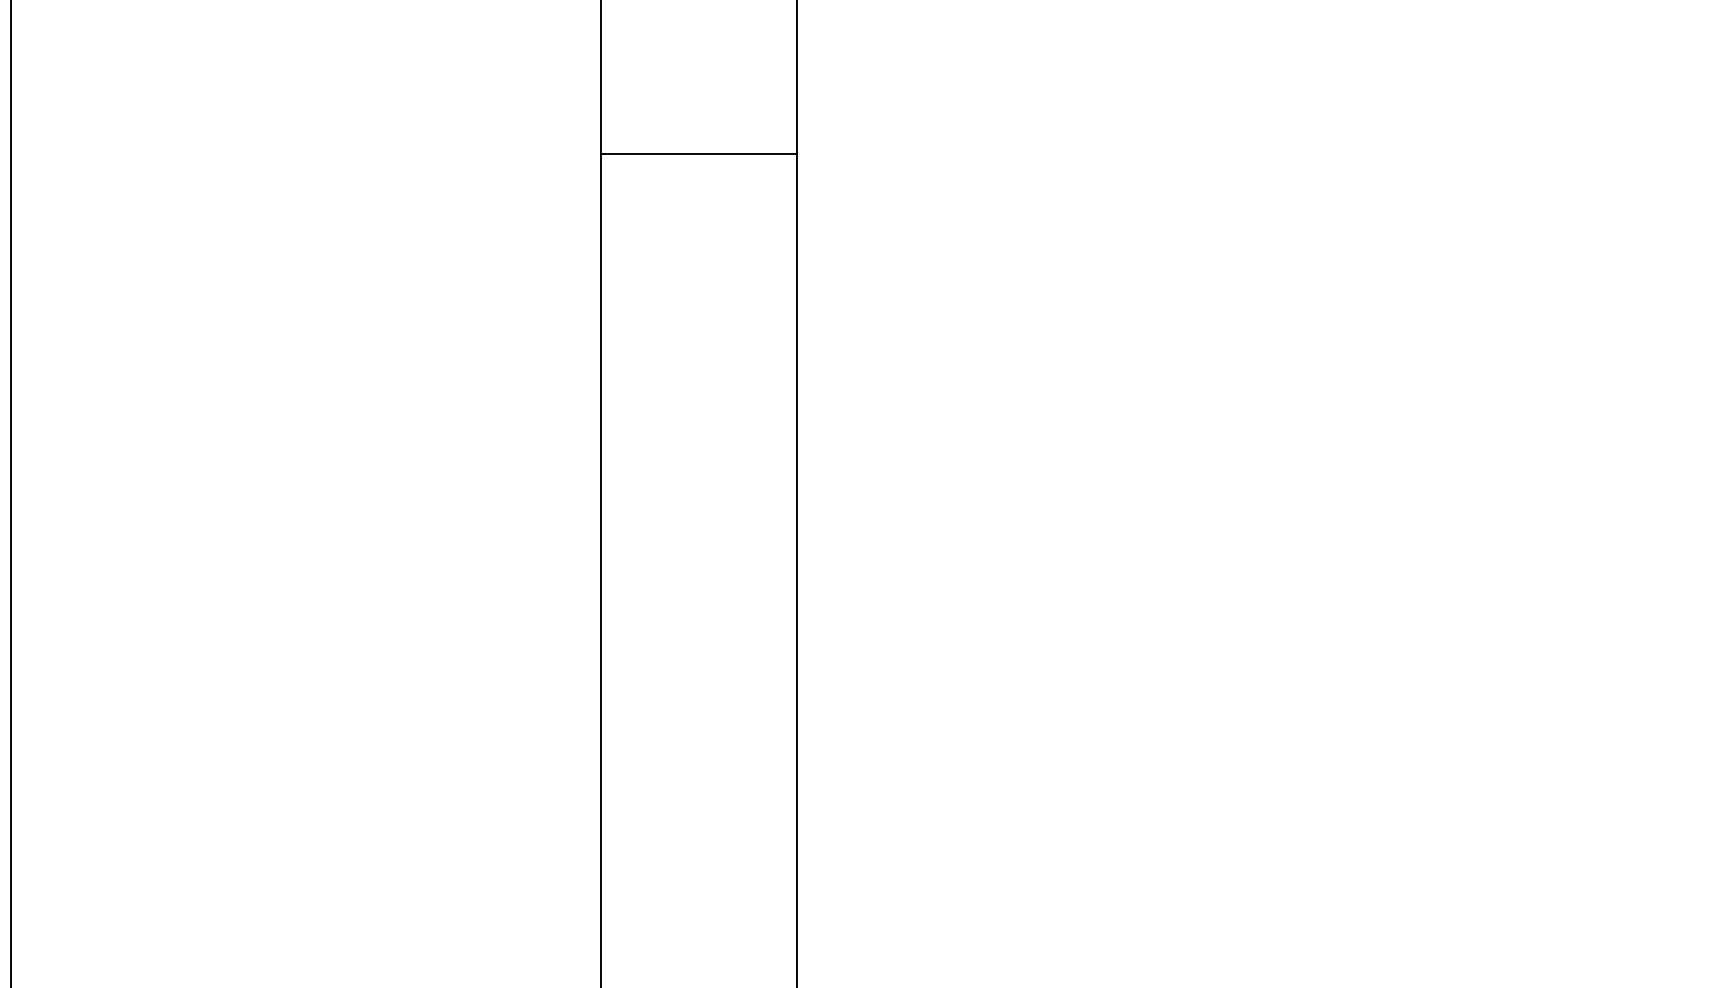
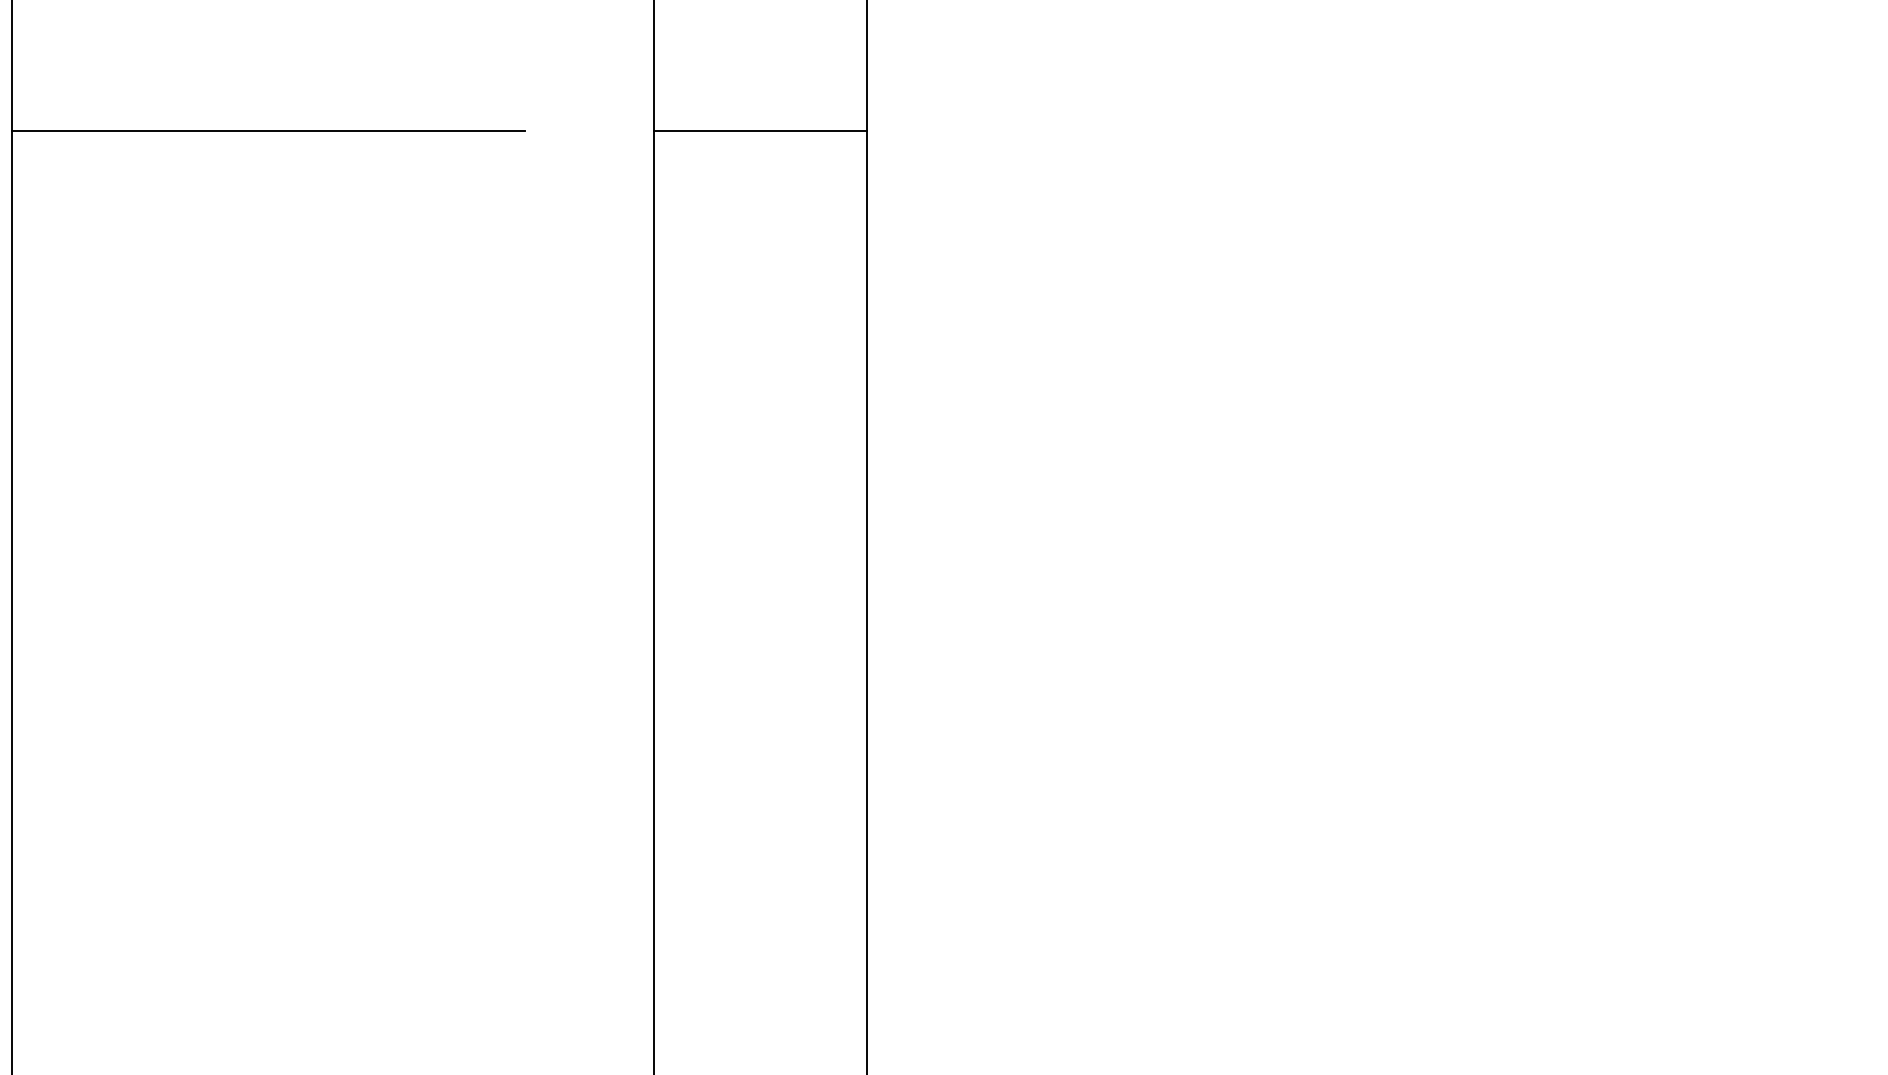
line: (246, 119) -> (268, 130), added
line: (698, 153) -> (760, 130), moved

